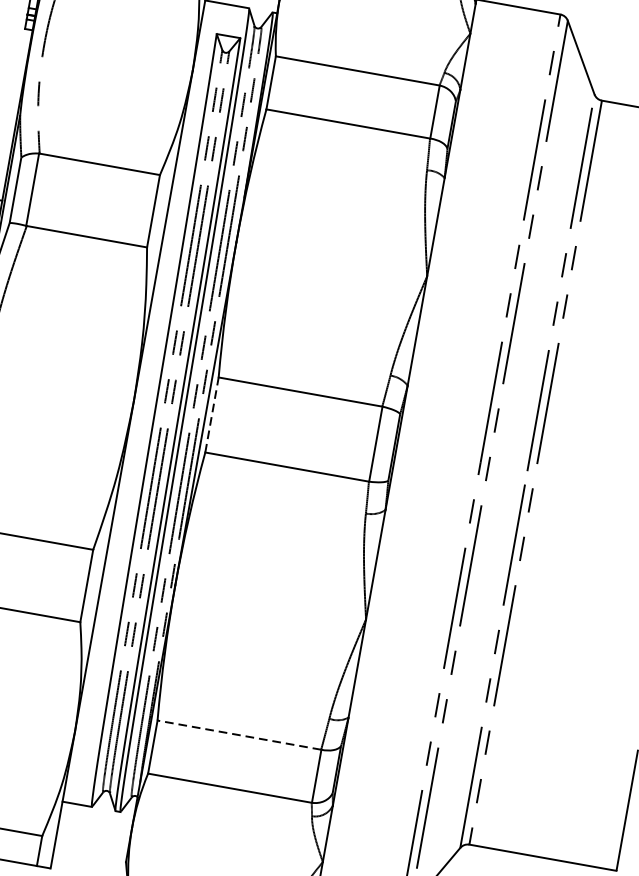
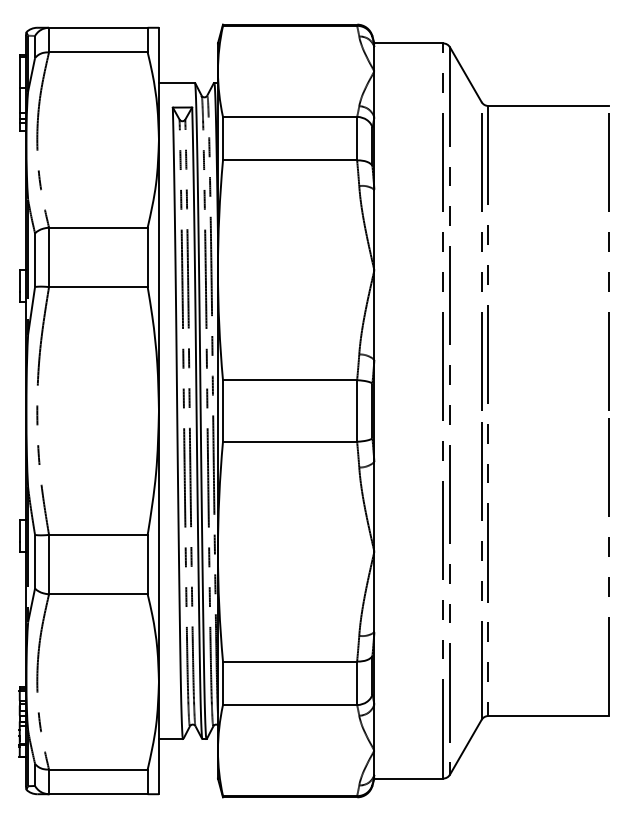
line: (212, 414) -> (223, 410), dashed -> solid
line: (238, 734) -> (289, 661), dashed -> solid

